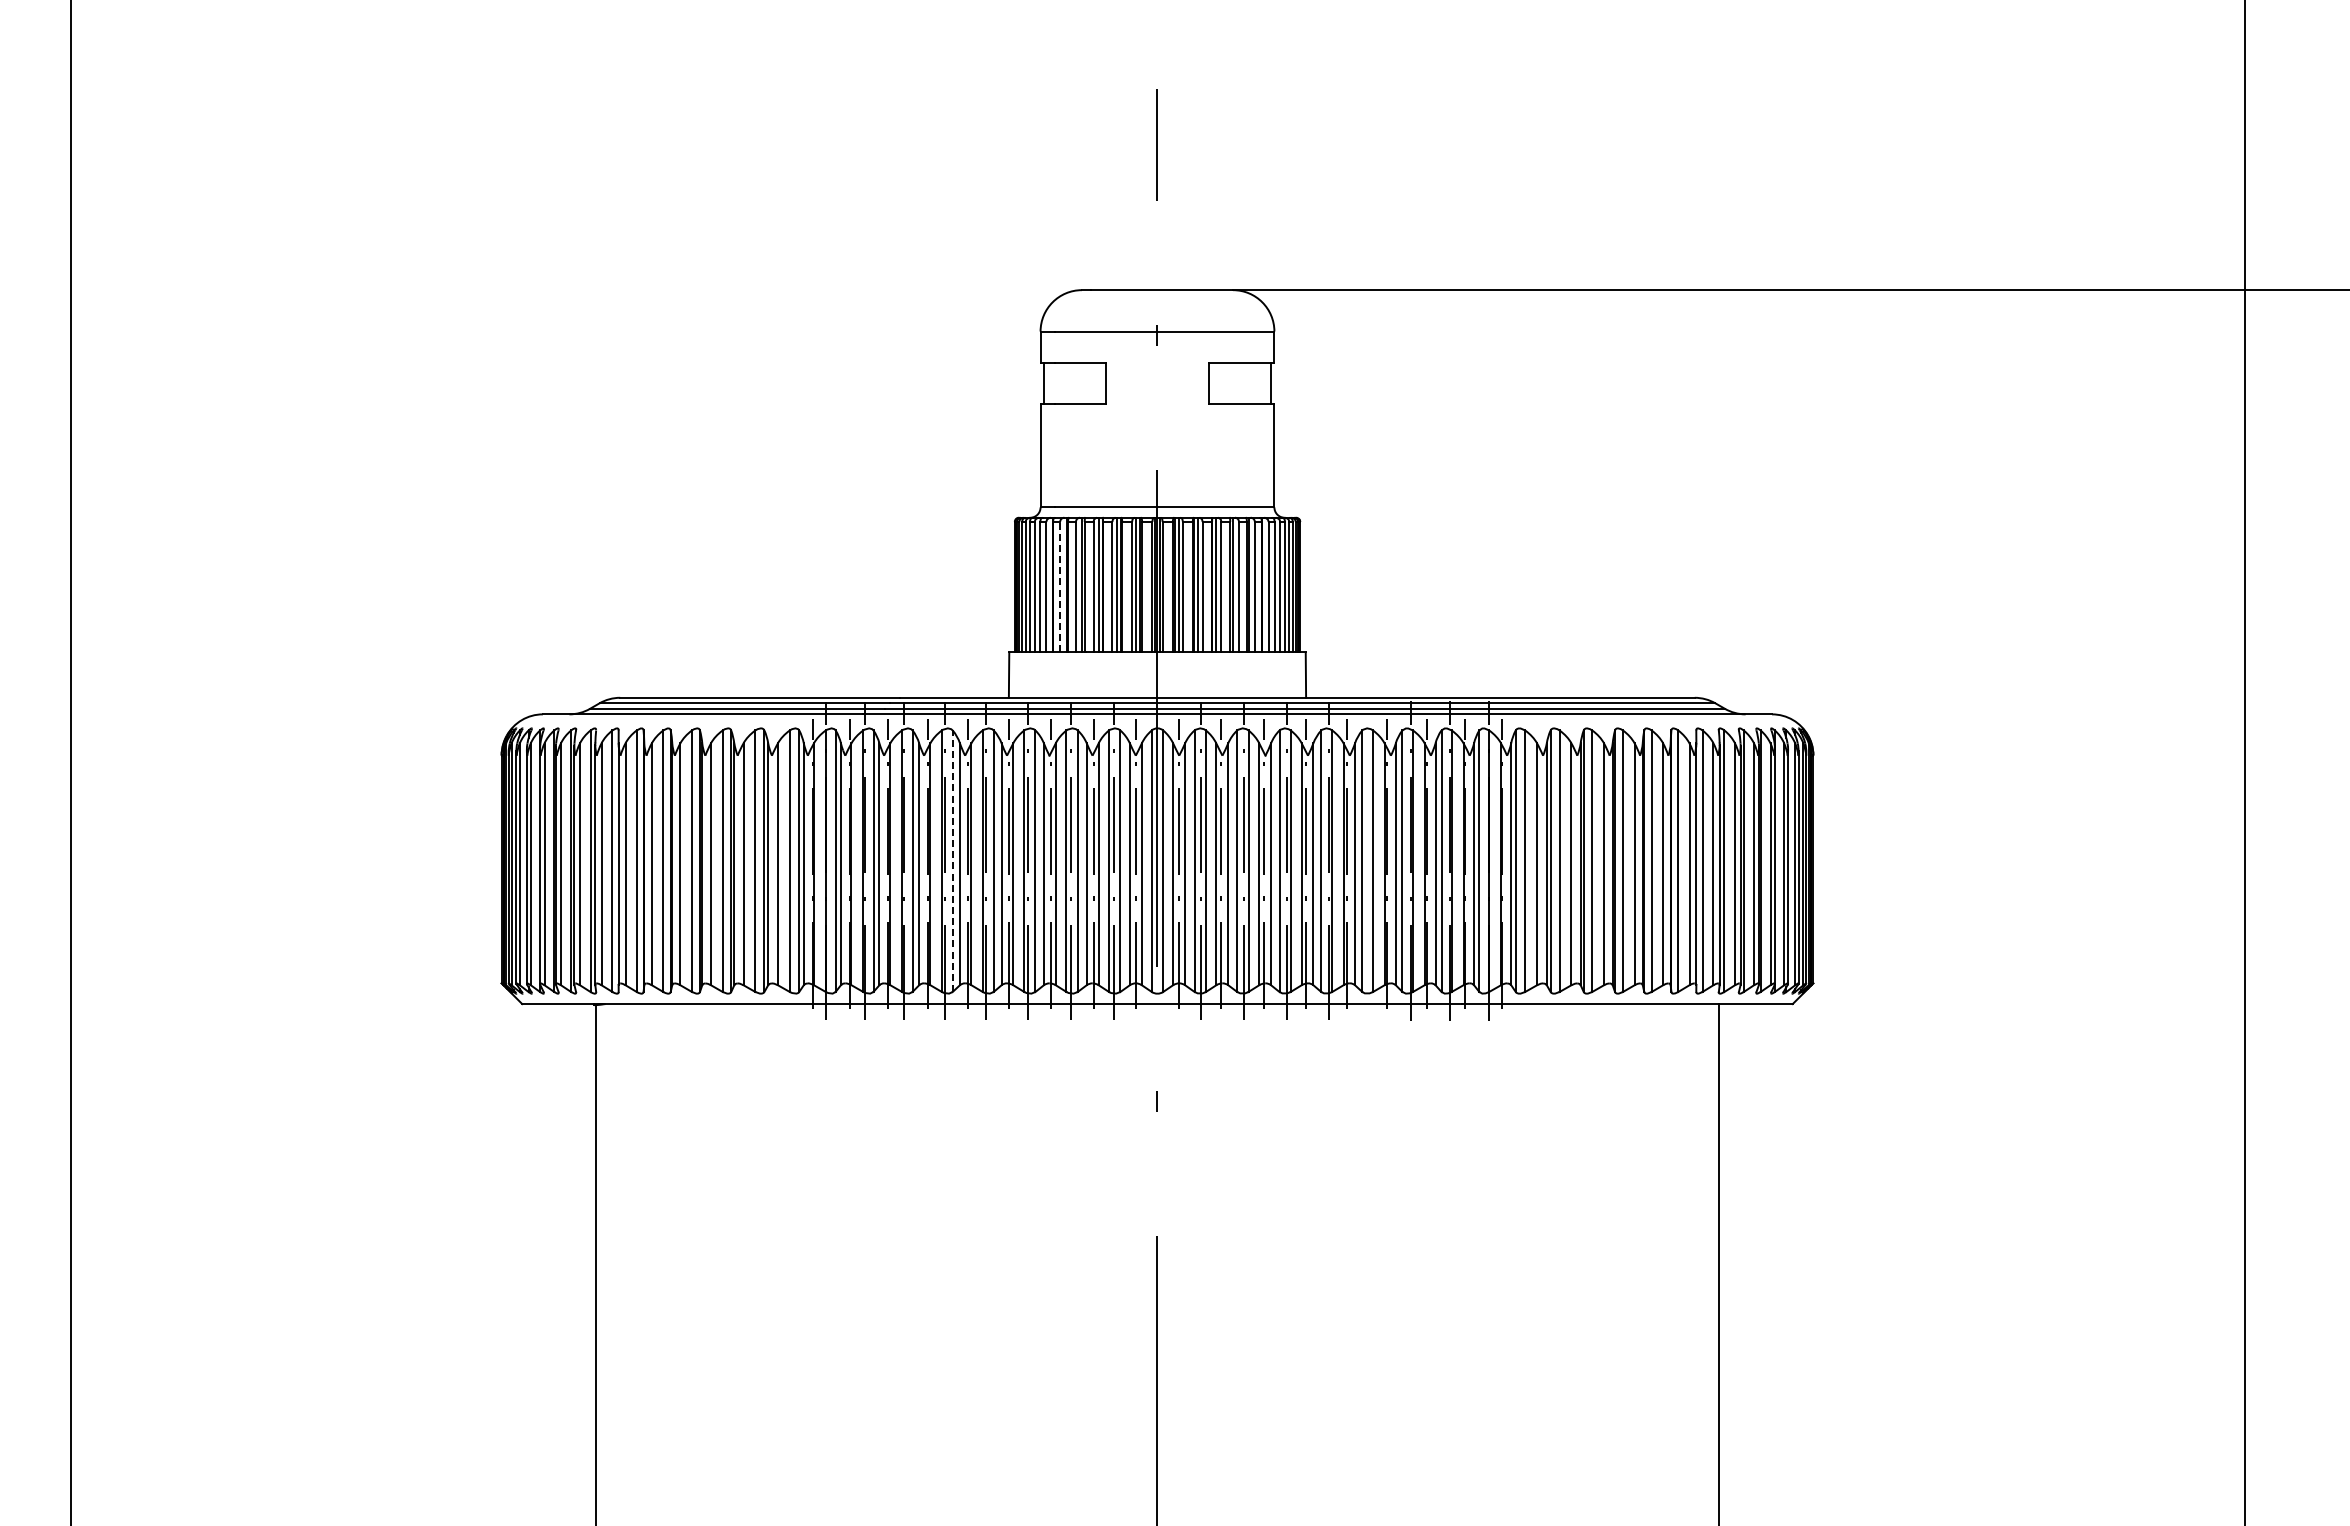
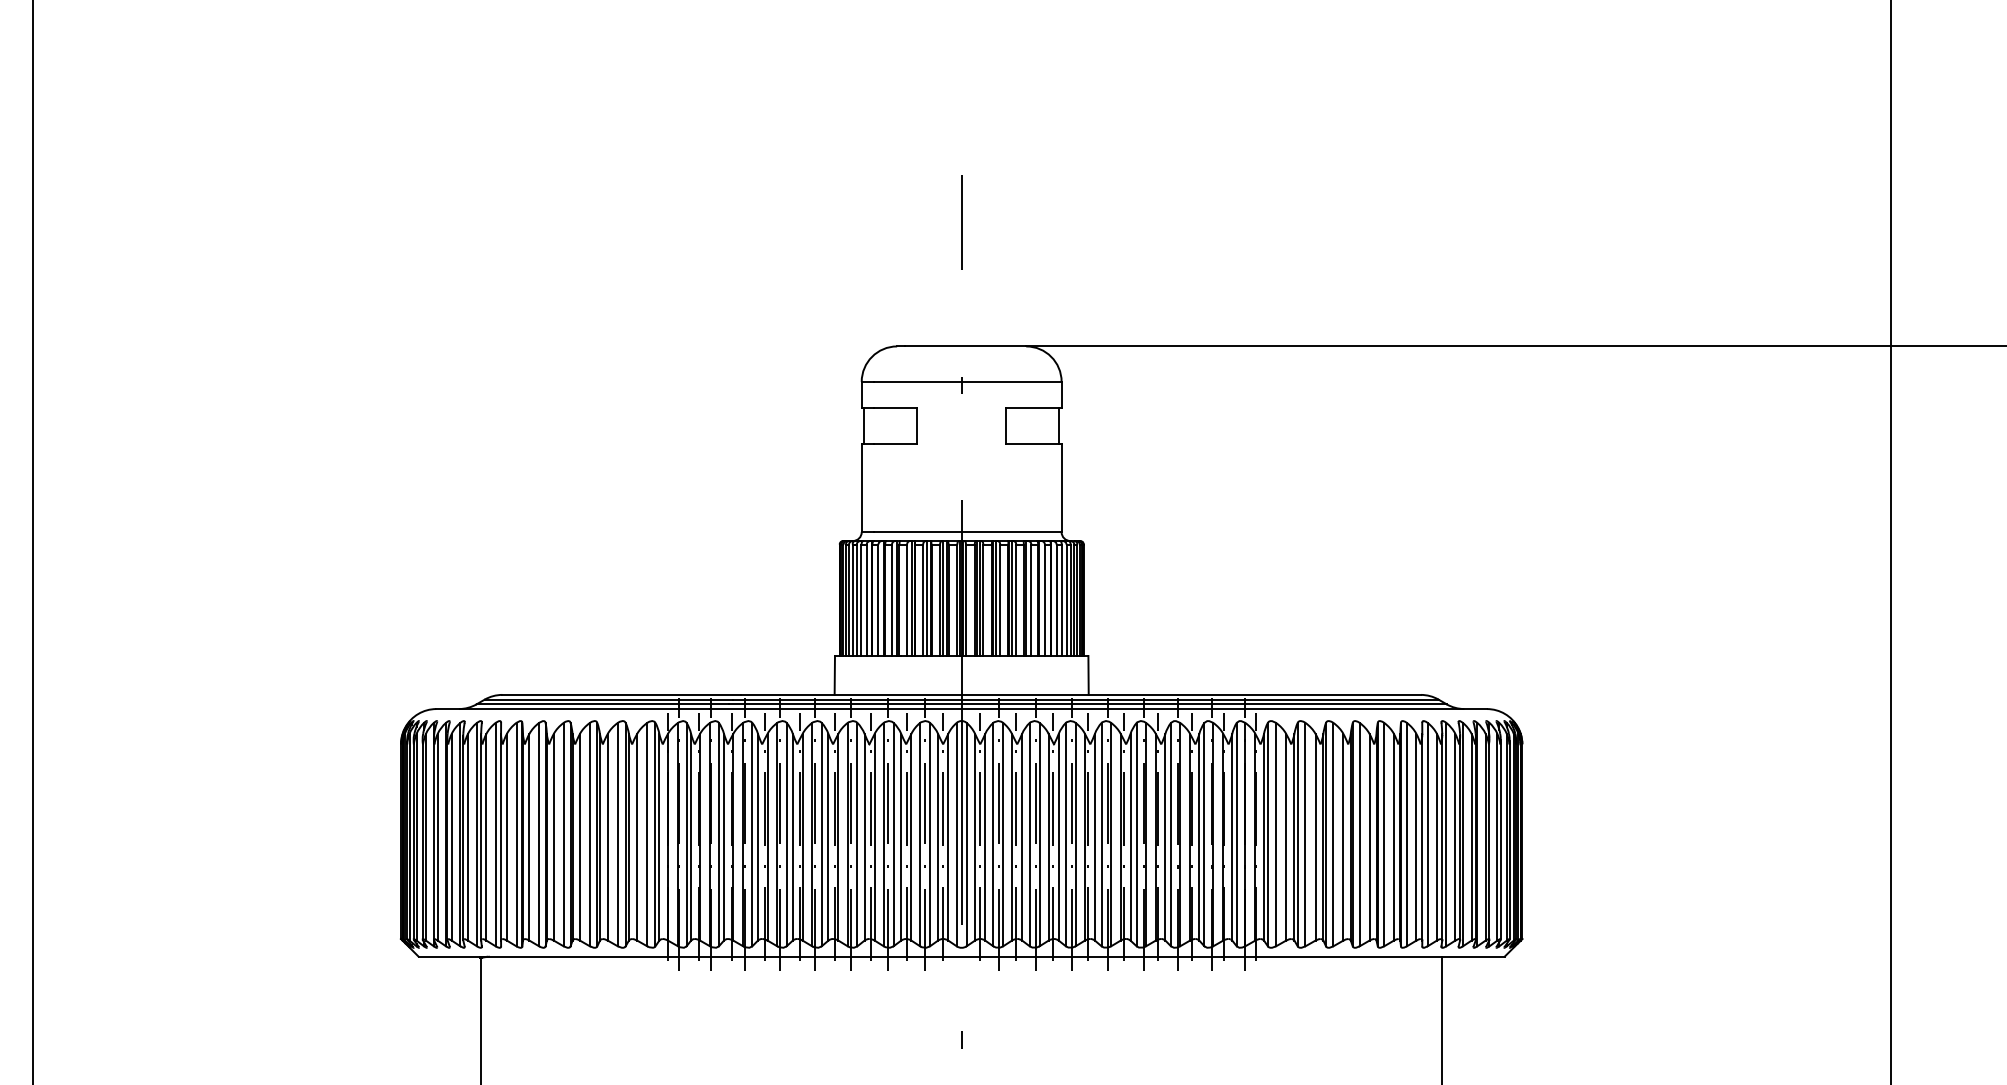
line: (1060, 586) -> (878, 599), dashed -> solid
line: (1370, 860) -> (1143, 833), added
line: (952, 861) -> (786, 834), dashed -> solid

